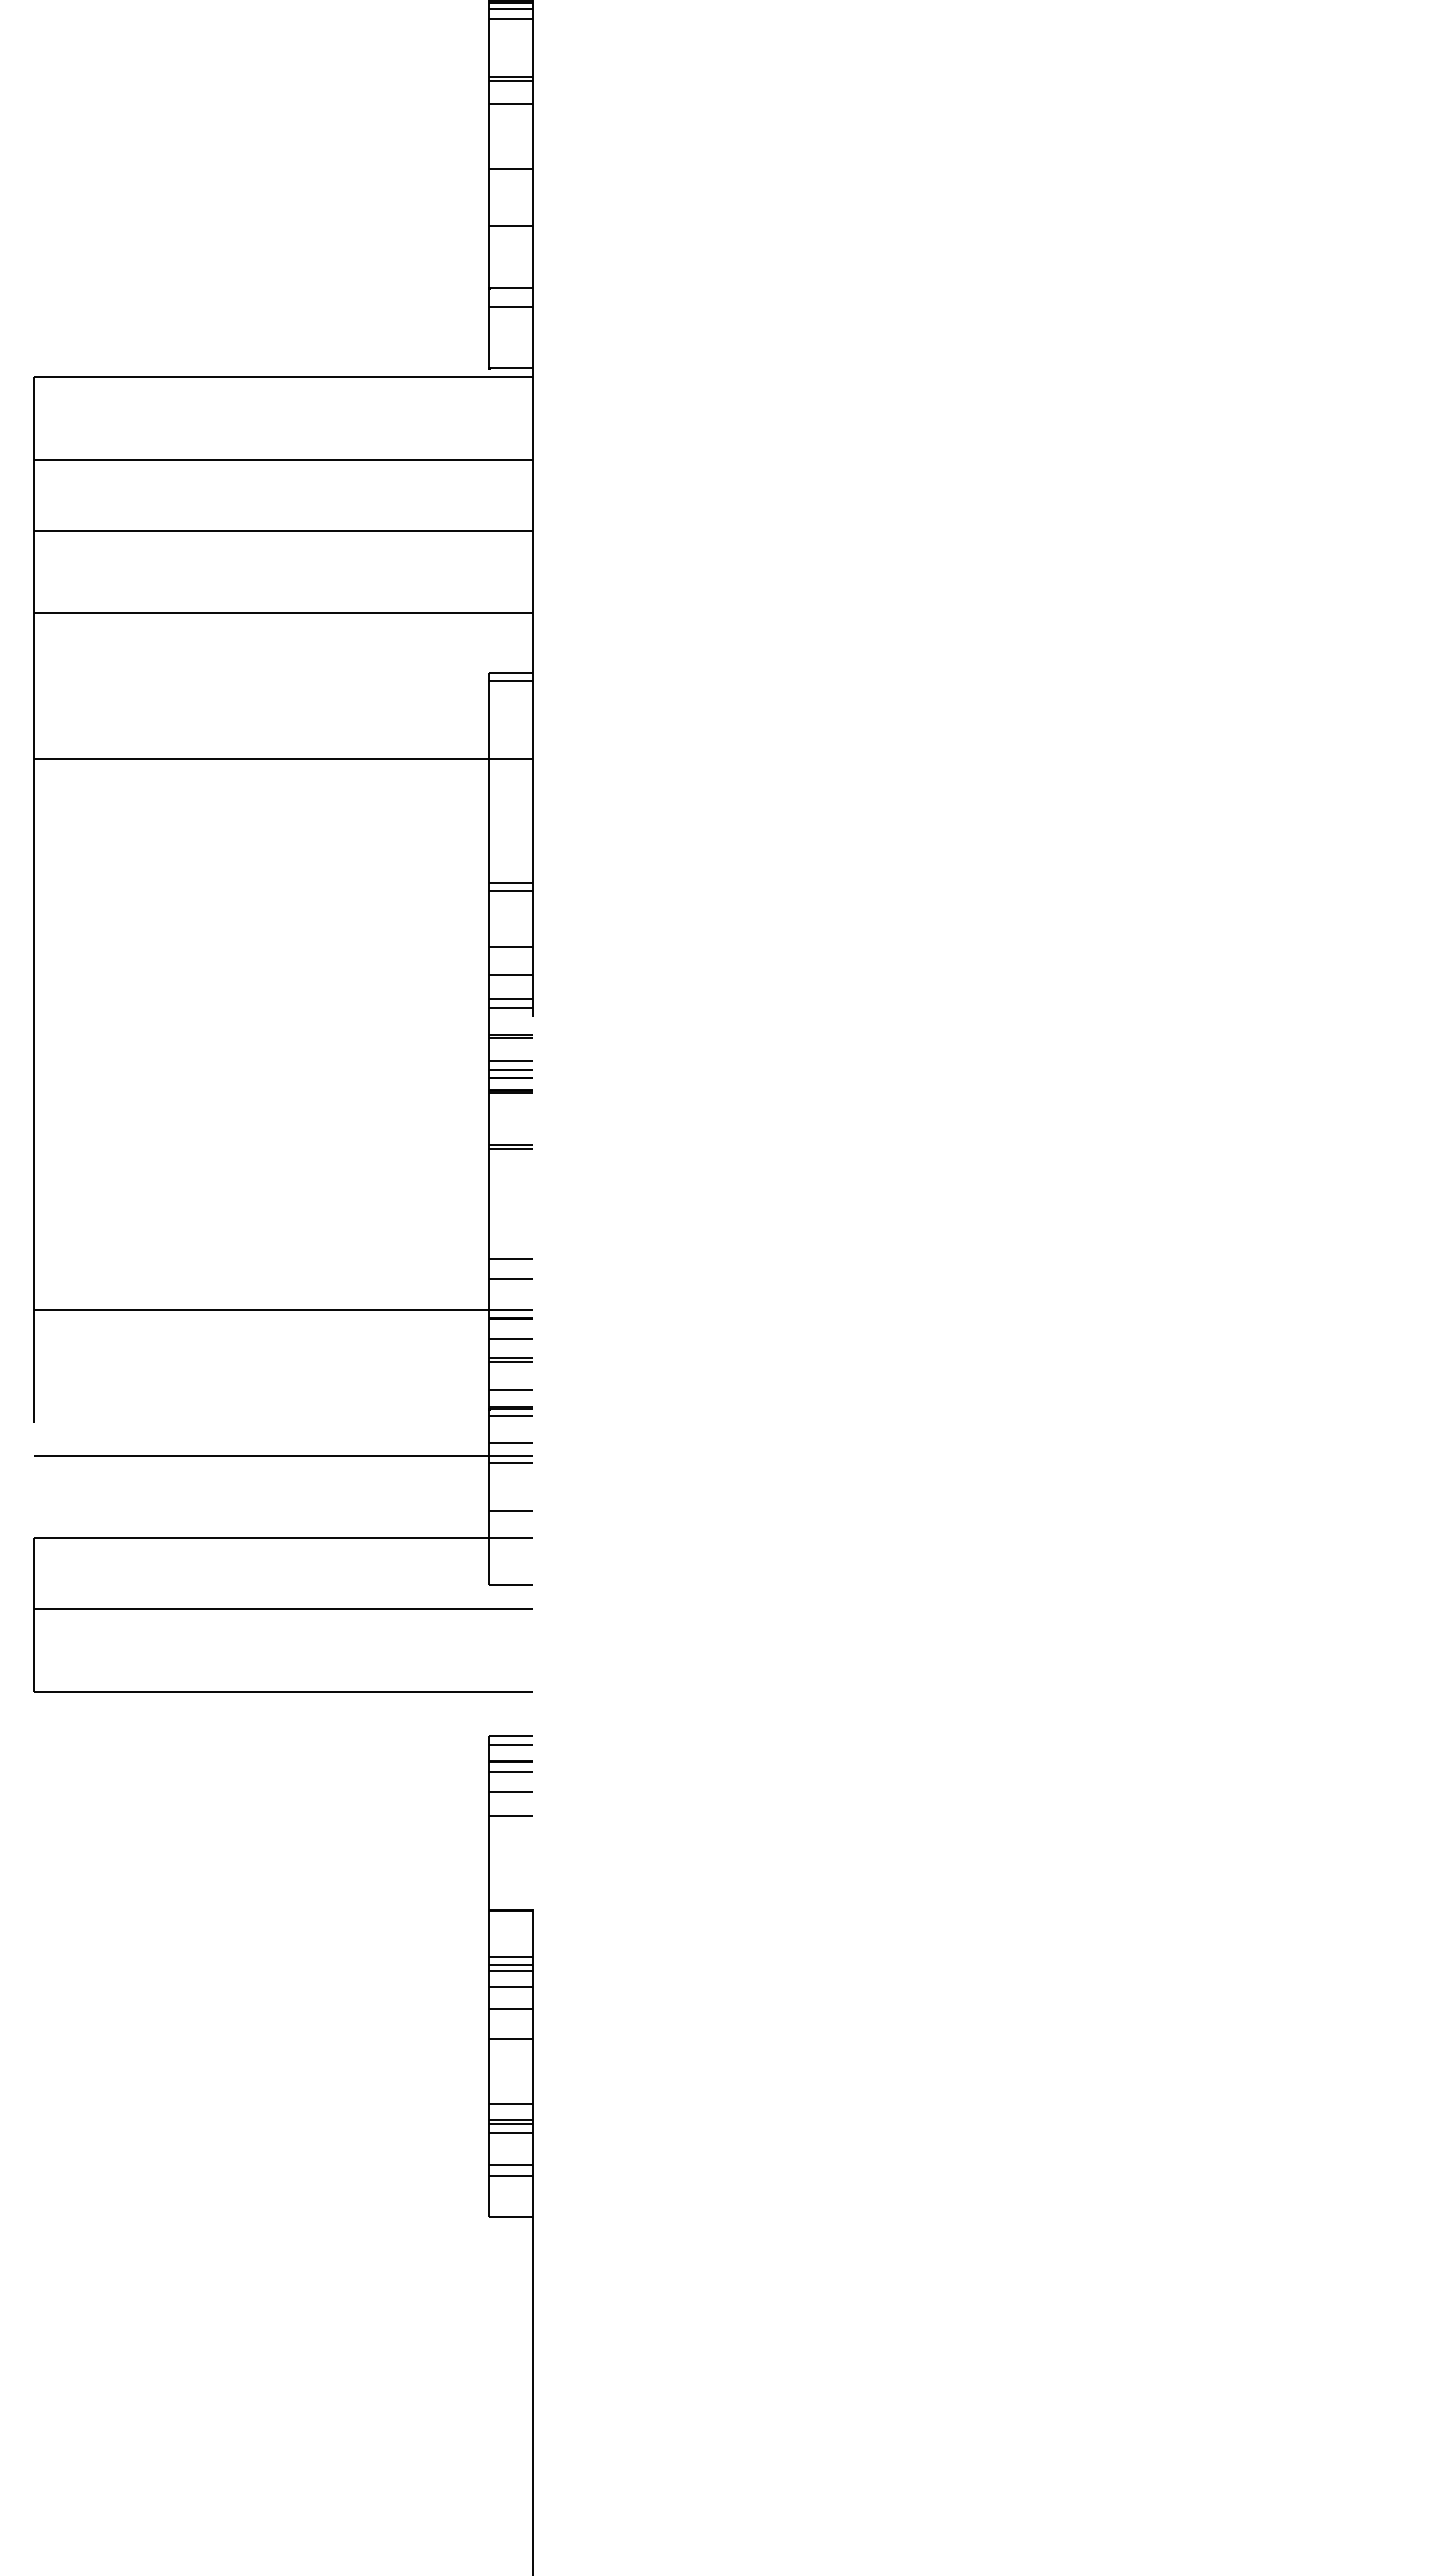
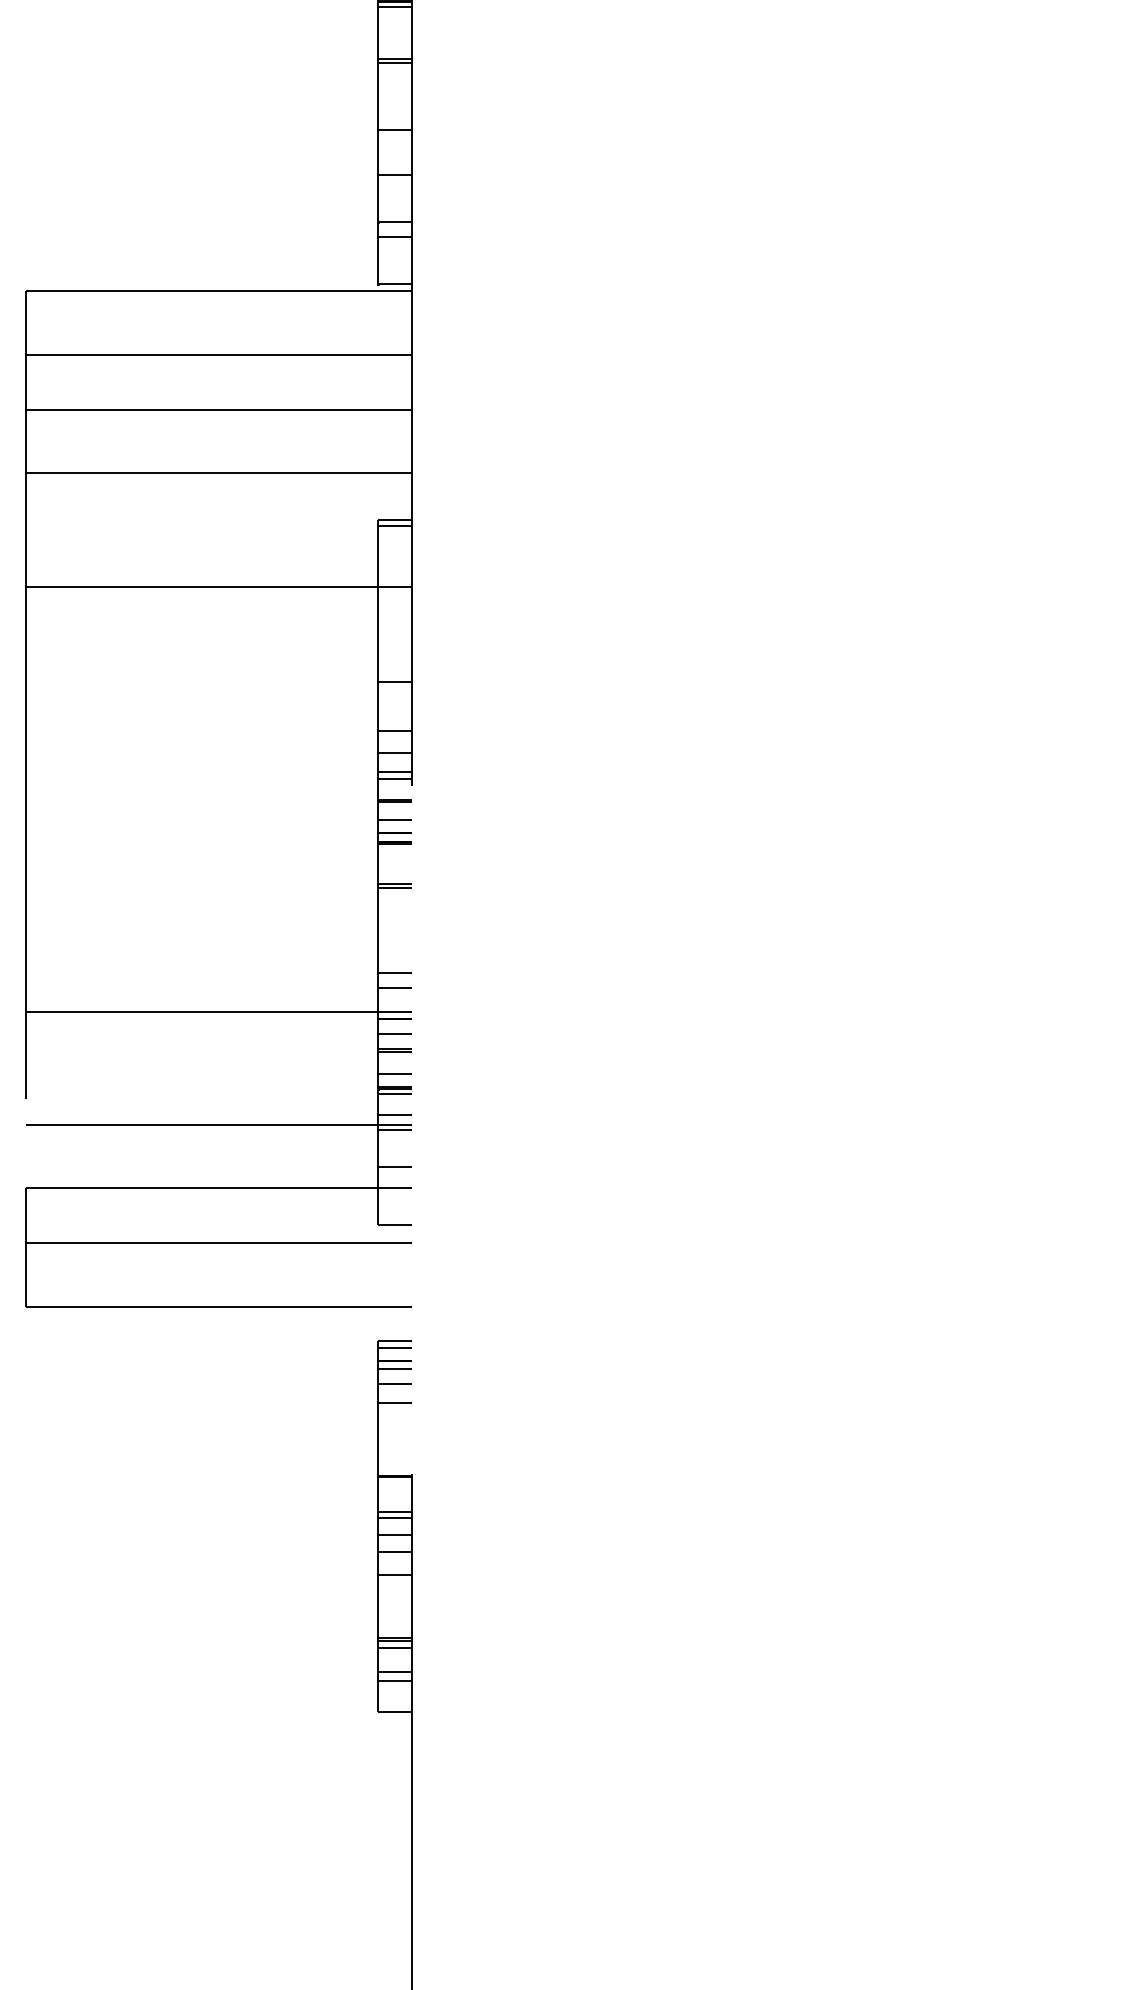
line: (510, 18) -> (394, 14), removed
line: (510, 104) -> (394, 80), removed
line: (510, 891) -> (394, 688), removed
line: (510, 1070) -> (394, 826), removed
line: (510, 1970) -> (394, 1522), removed
line: (510, 2103) -> (394, 1625), removed

